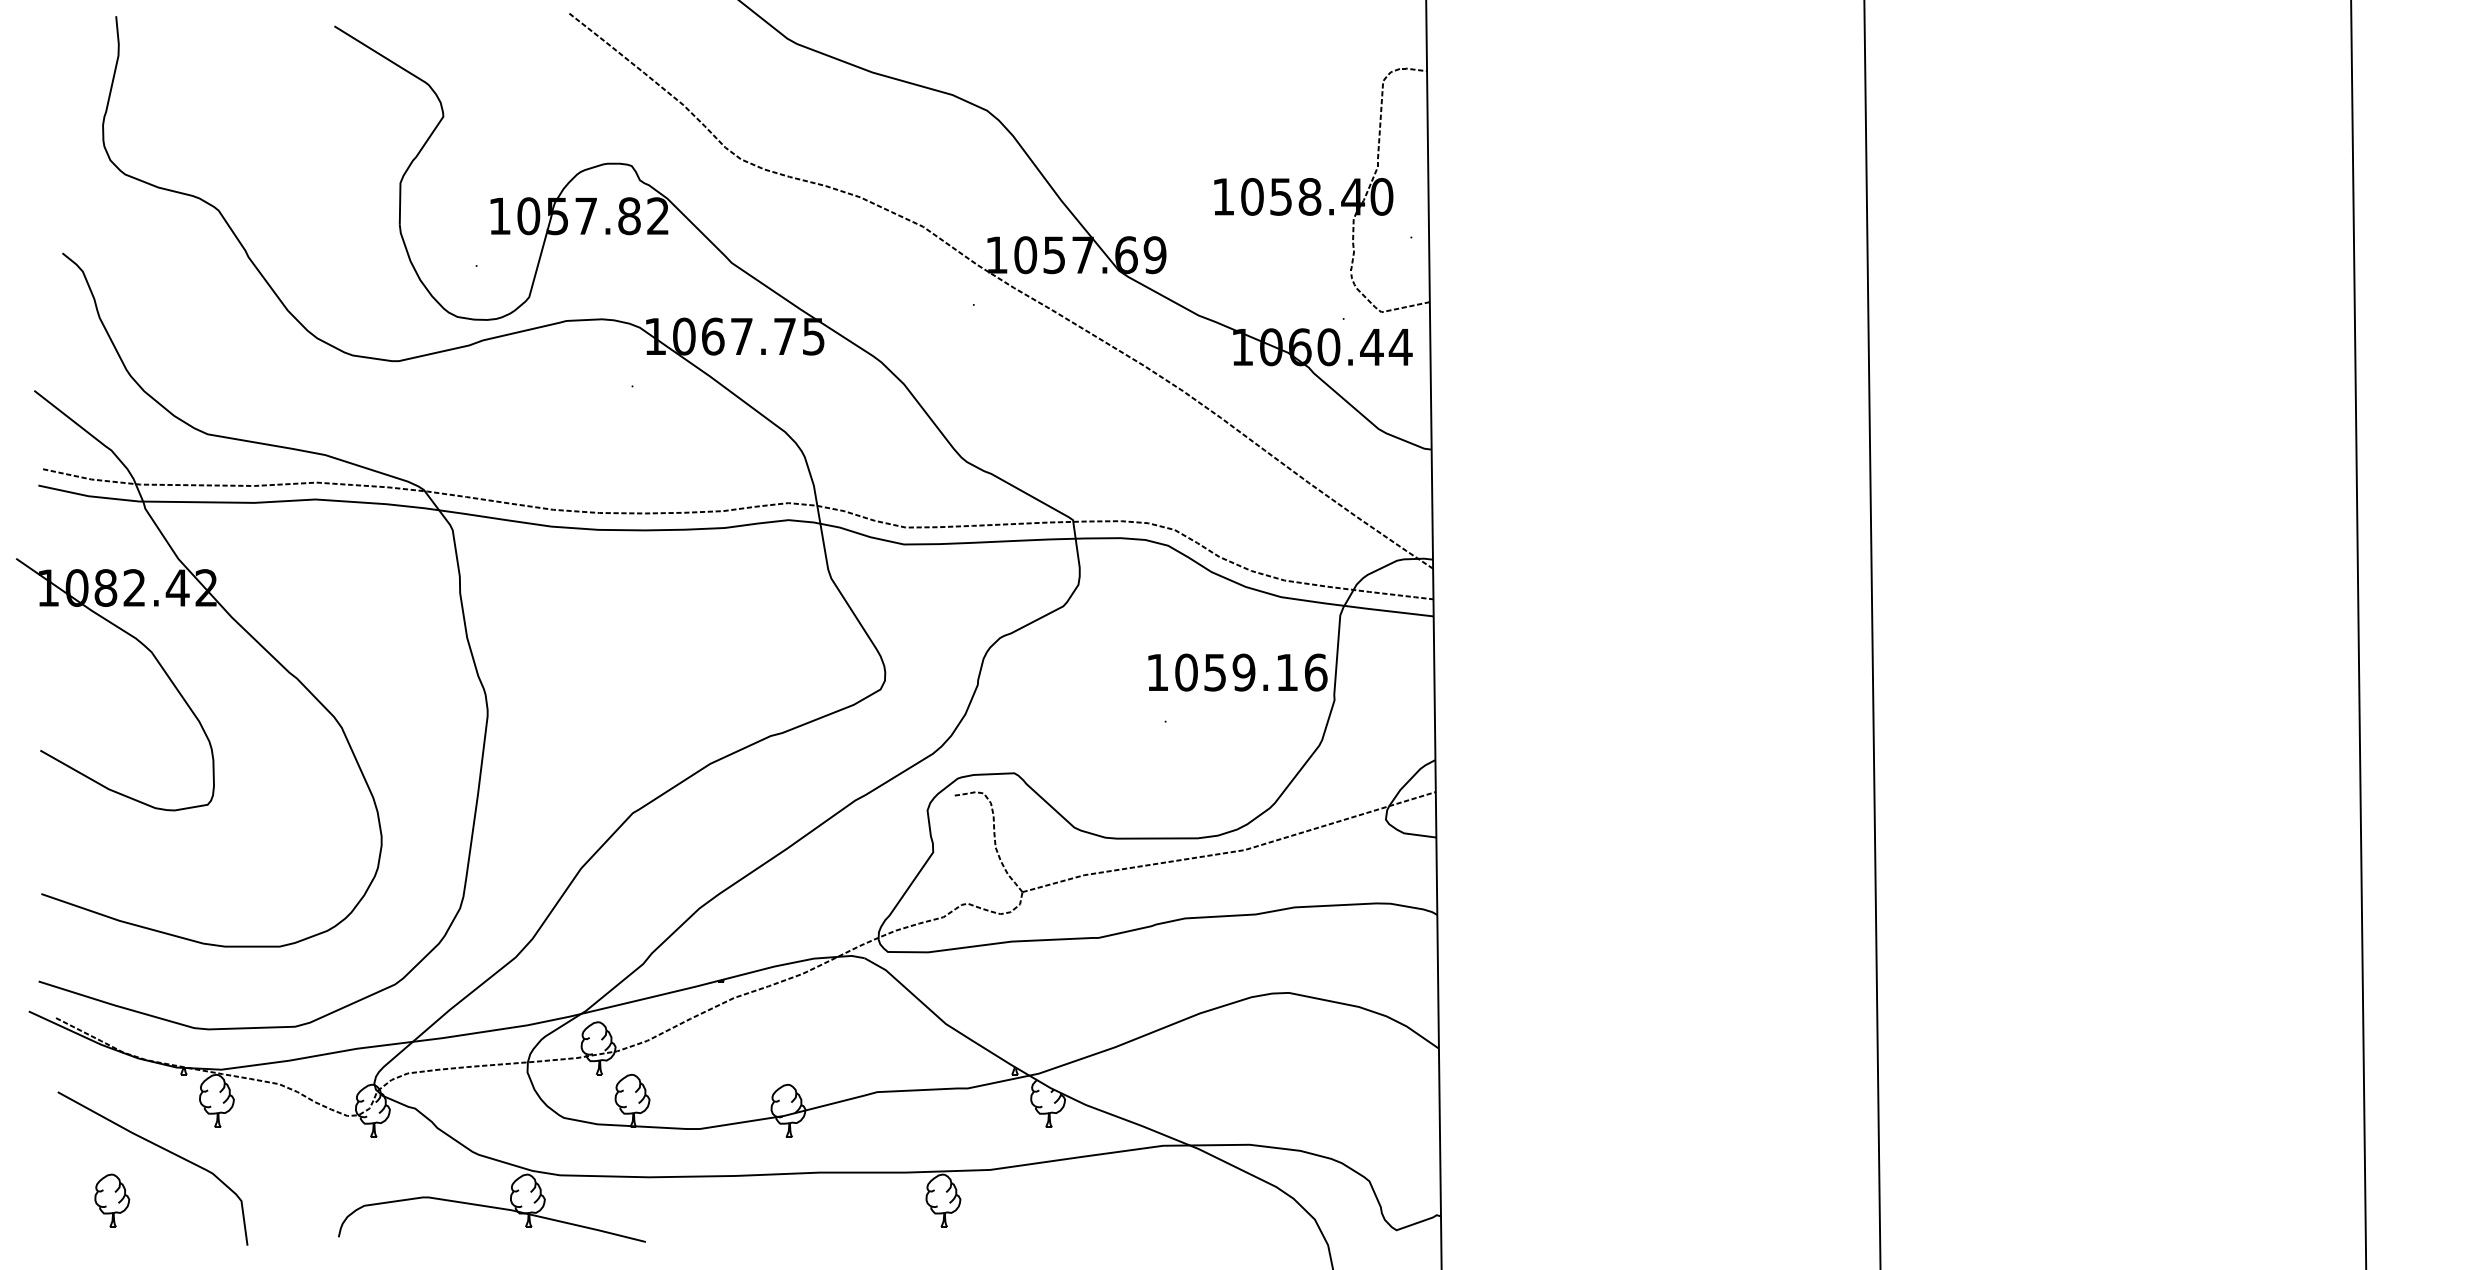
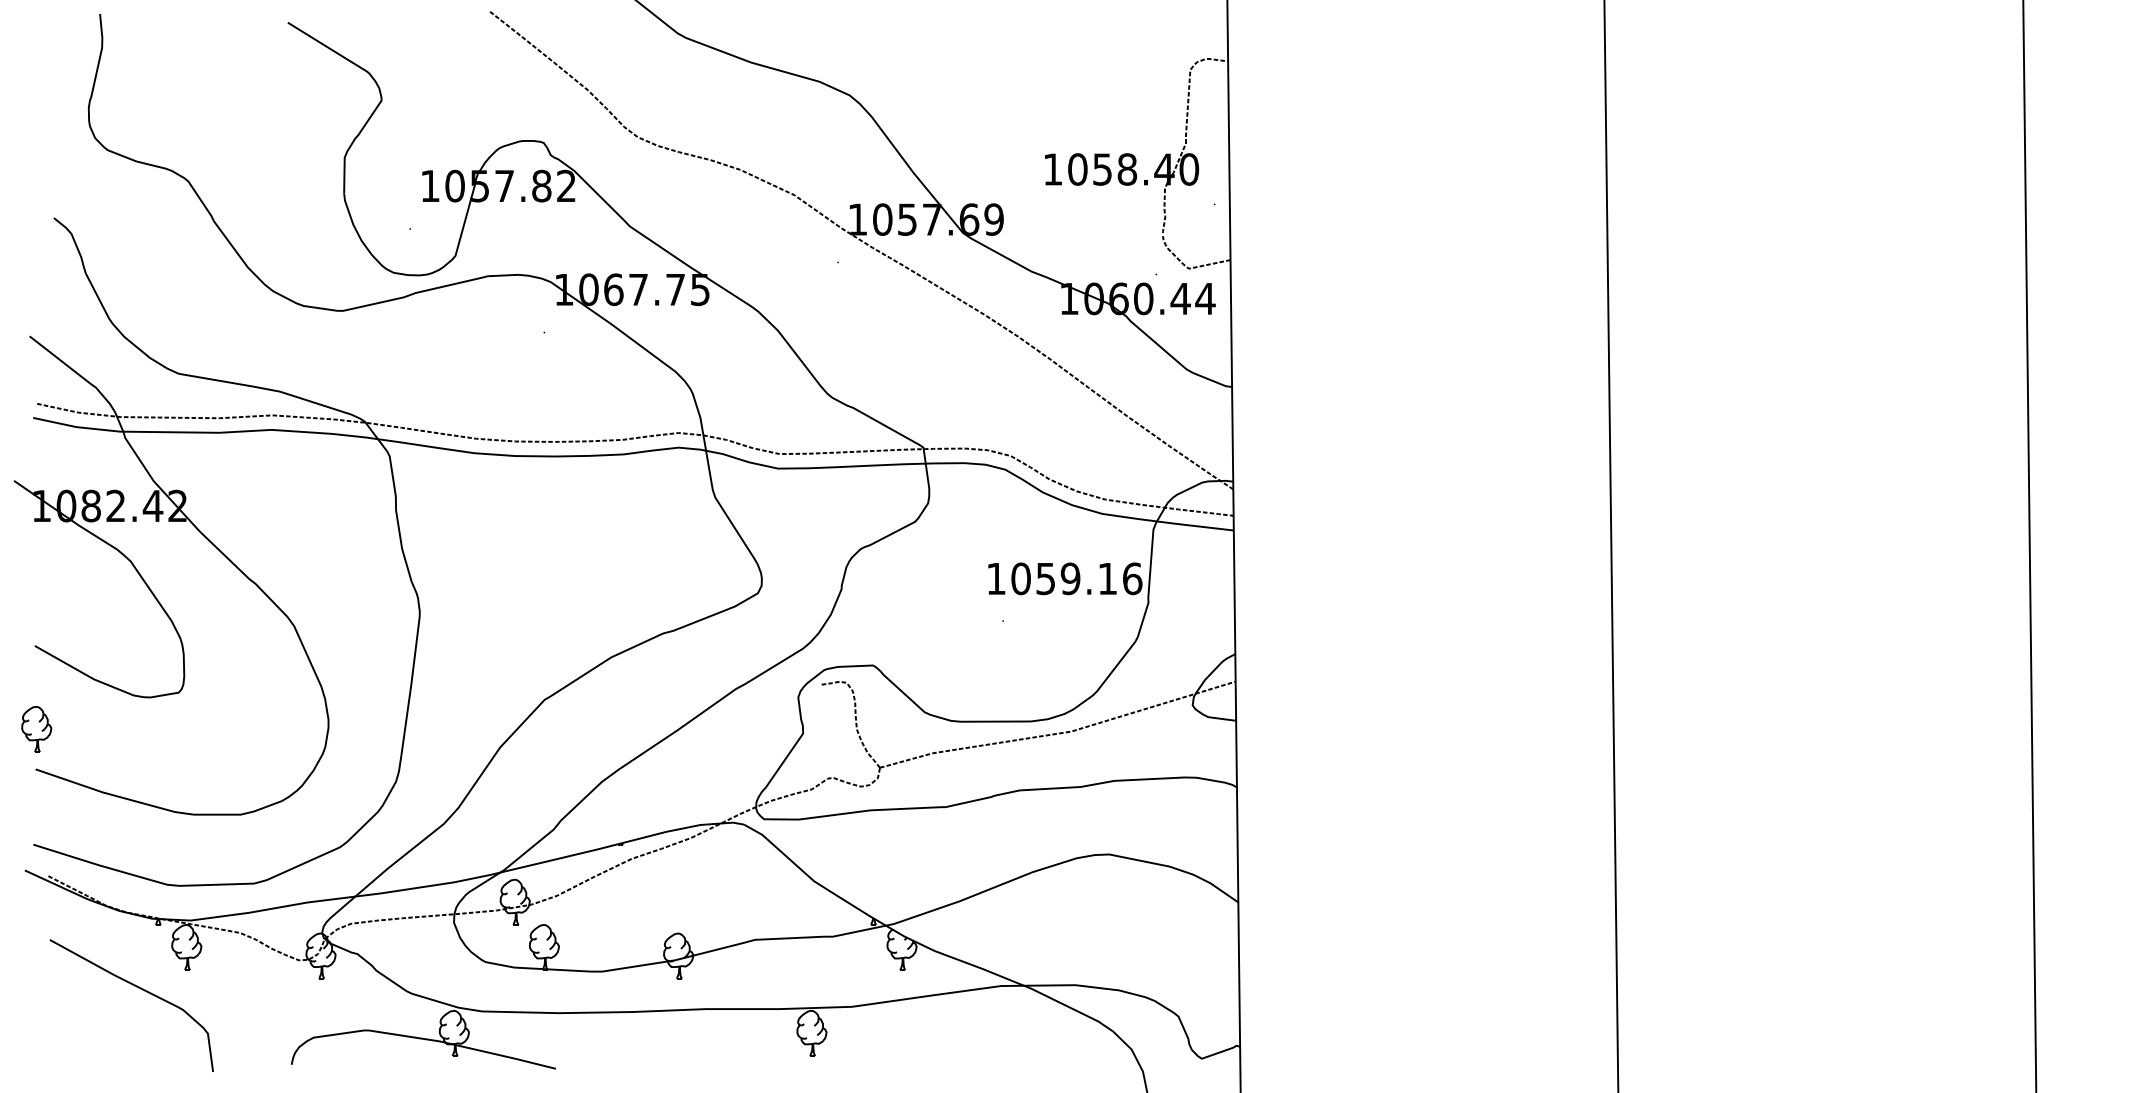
part: (112, 1200) -> (36, 729), moved

